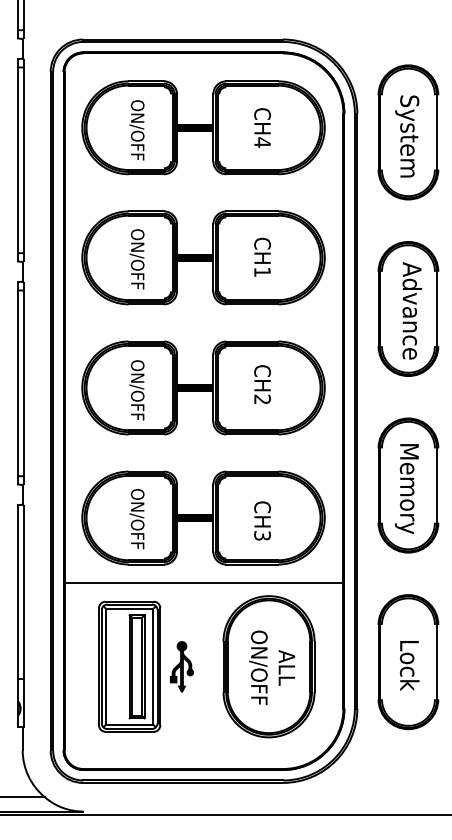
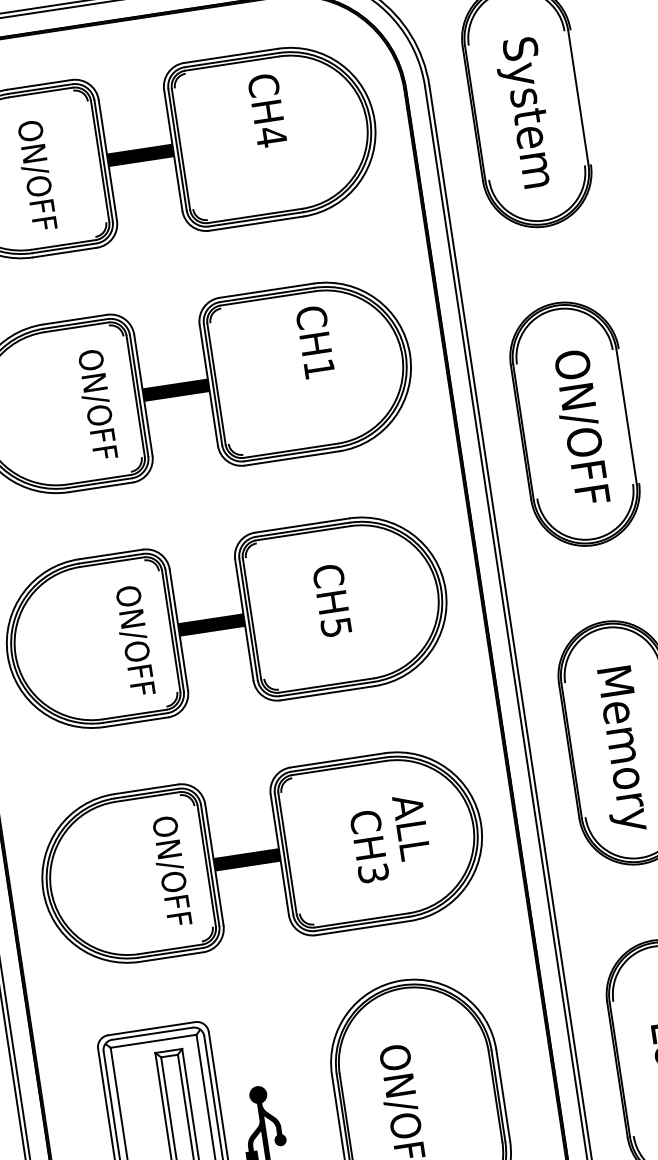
text: (262, 127) -> (267, 109), moved
text: (262, 256) -> (315, 340), moved
text: (136, 259) -> (95, 405), moved
text: (411, 310) -> (580, 426), Advance -> ON/OFF
text: (136, 390) -> (133, 641), moved
text: (262, 399) -> (336, 627), CH2 -> CH5
text: (136, 519) -> (170, 872), moved
line: (203, 583) -> (279, 975), removed
text: (286, 667) -> (410, 826), moved

